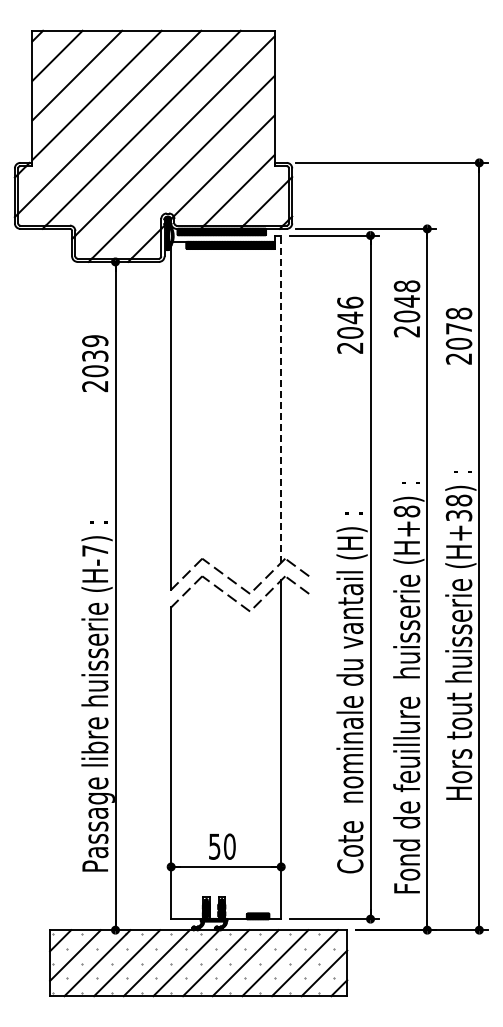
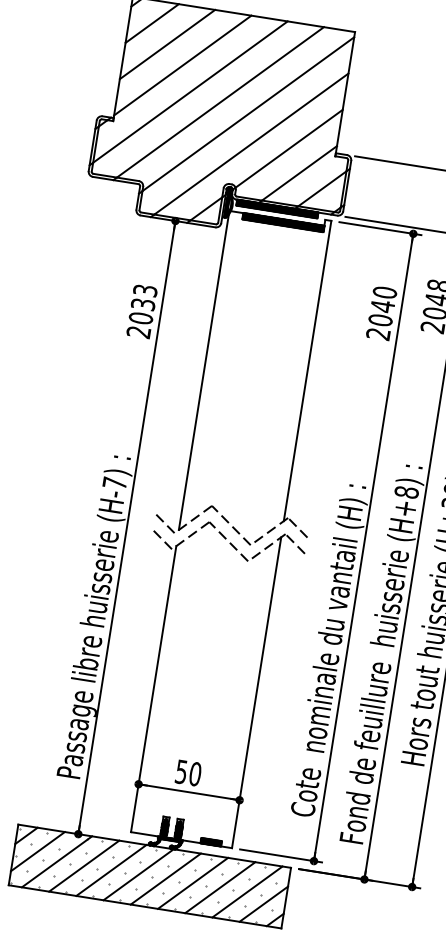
text: (350, 302) -> (385, 292), 2046 -> 2040
text: (95, 341) -> (145, 291), 2039 -> 2033
line: (281, 399) -> (307, 371), dashed -> solid
line: (155, 584) -> (165, 522), added
line: (155, 602) -> (162, 539), added

